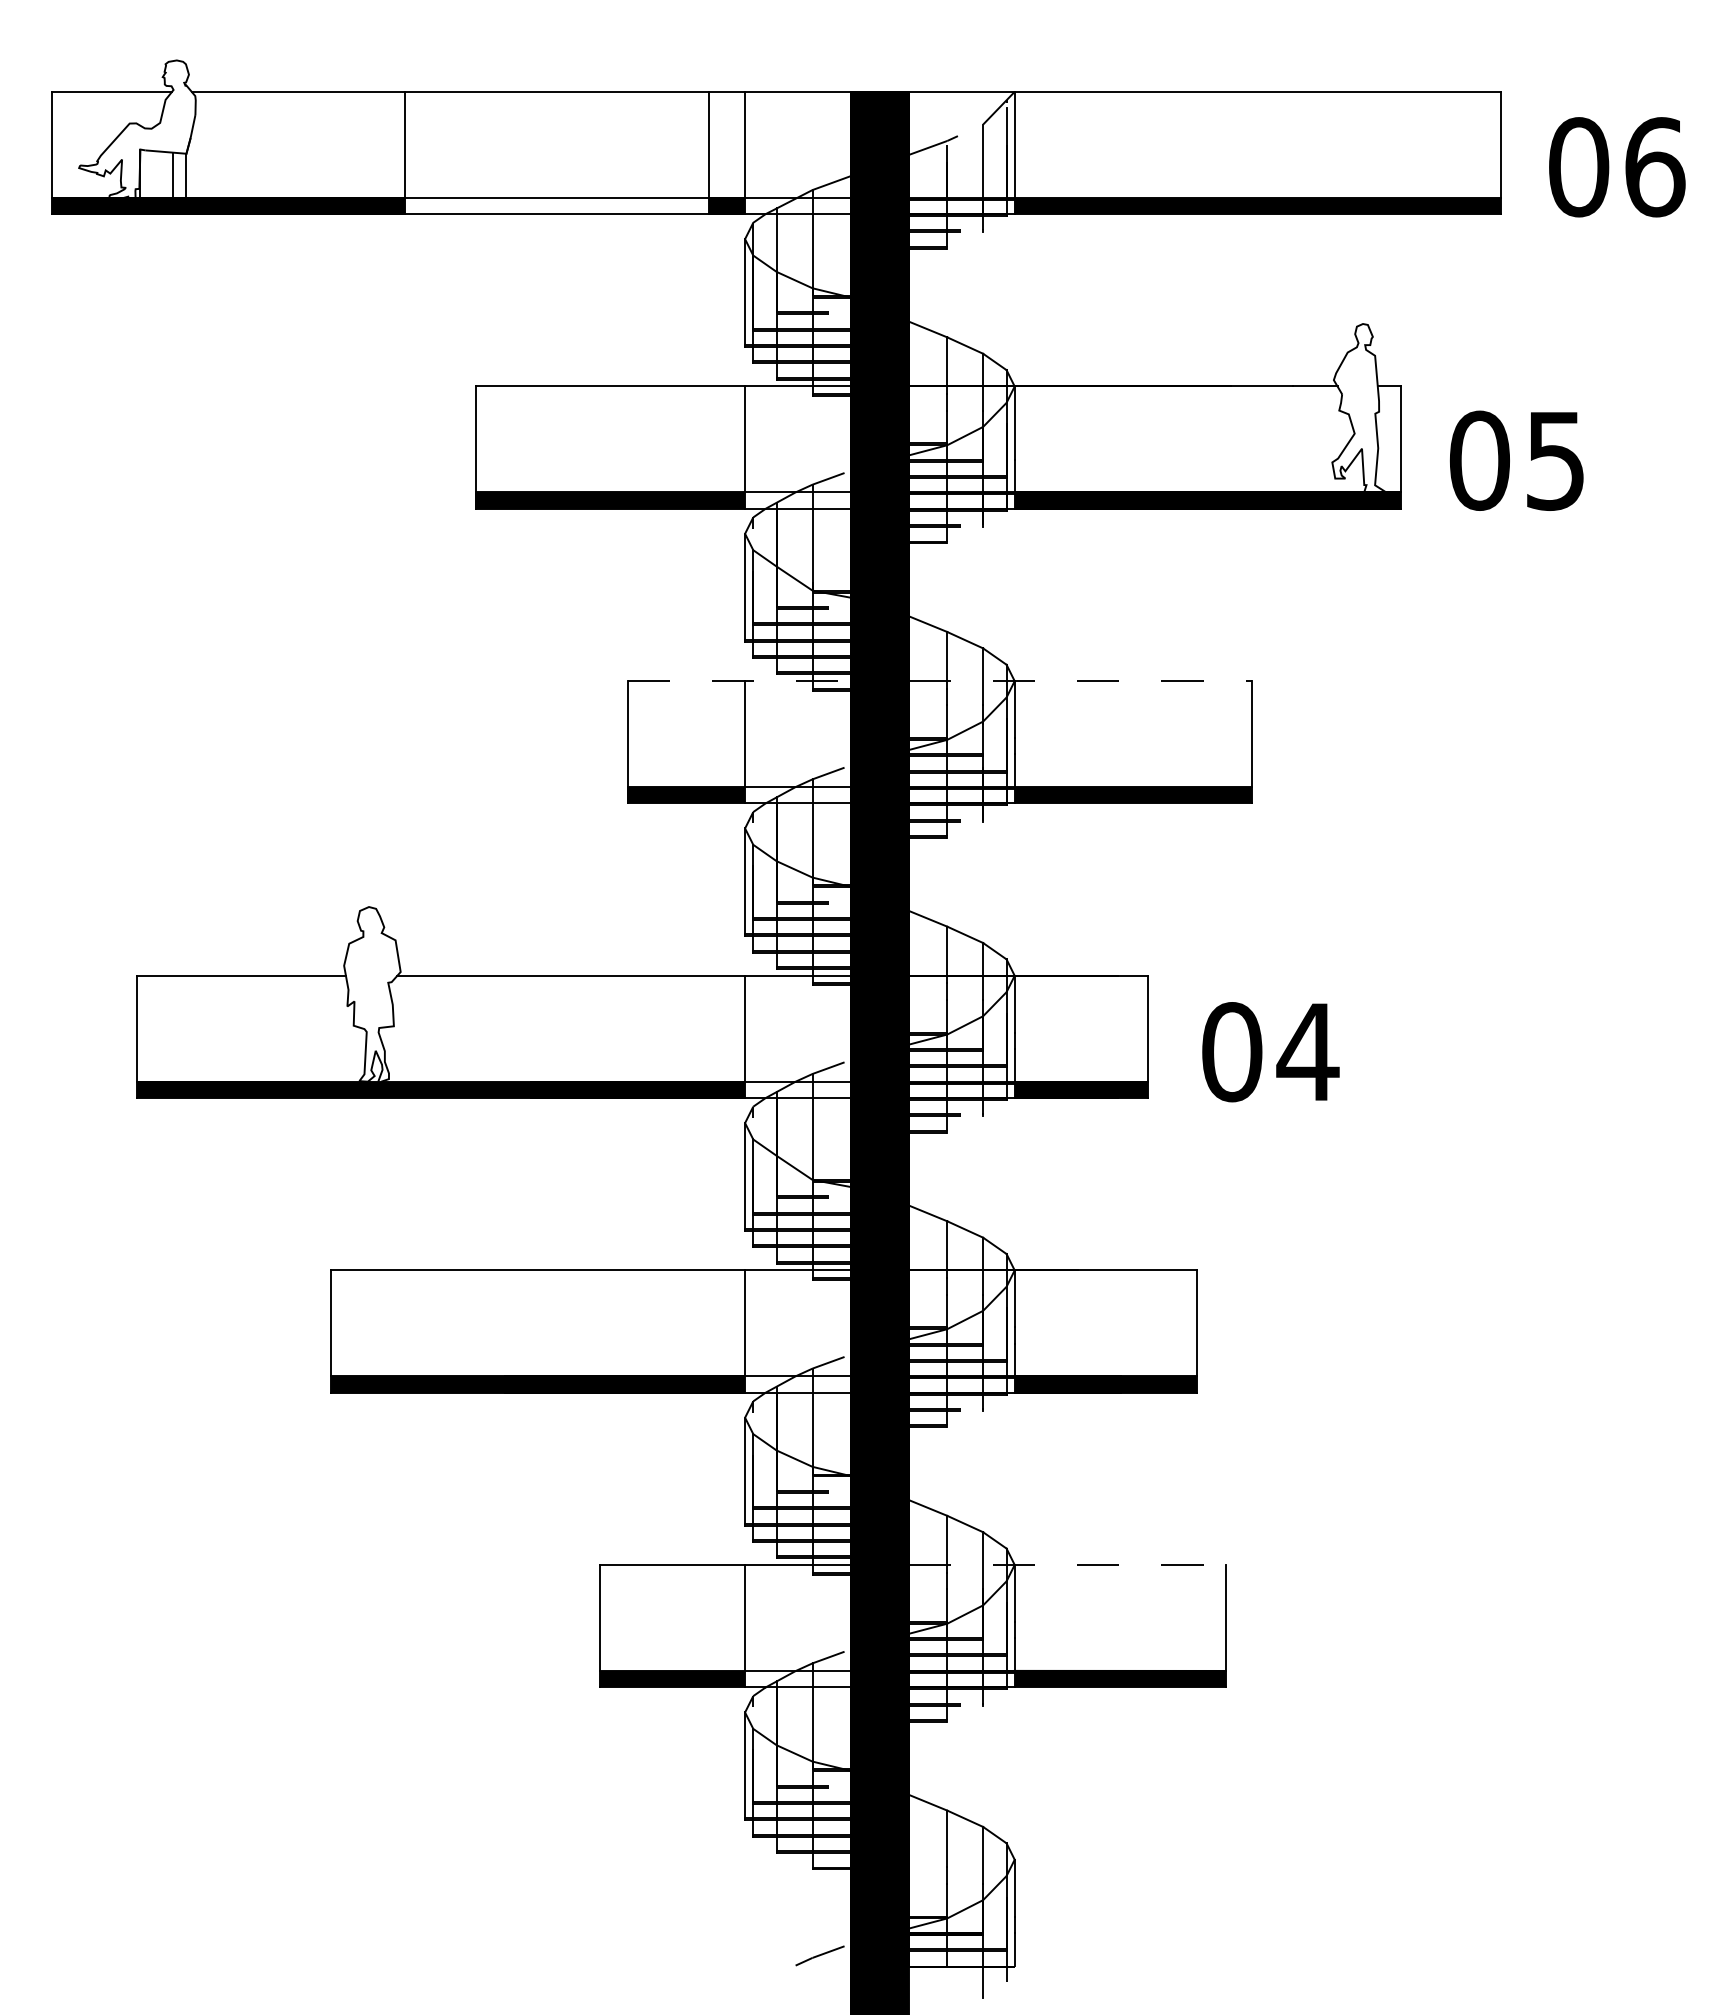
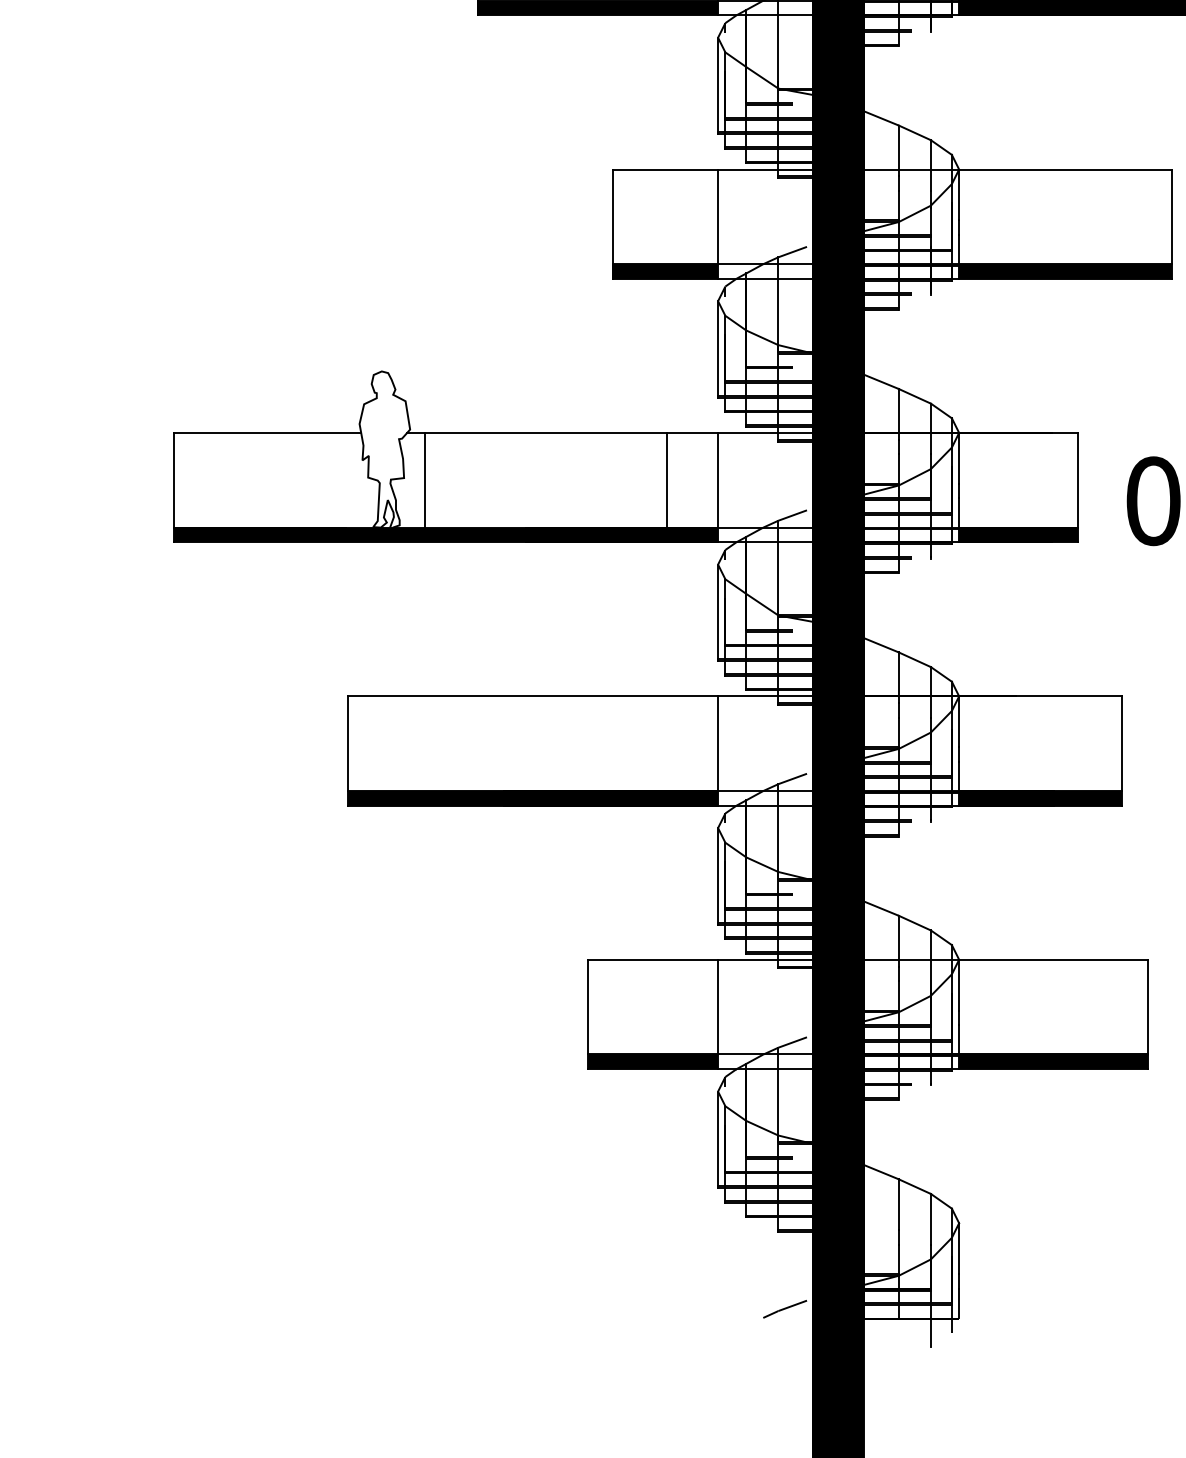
line: (739, 681) -> (713, 169), dashed -> solid
line: (1080, 681) -> (1017, 169), dashed -> solid
line: (417, 1028) -> (425, 480), added
line: (687, 1028) -> (666, 480), added
line: (1067, 1565) -> (1006, 960), dashed -> solid

